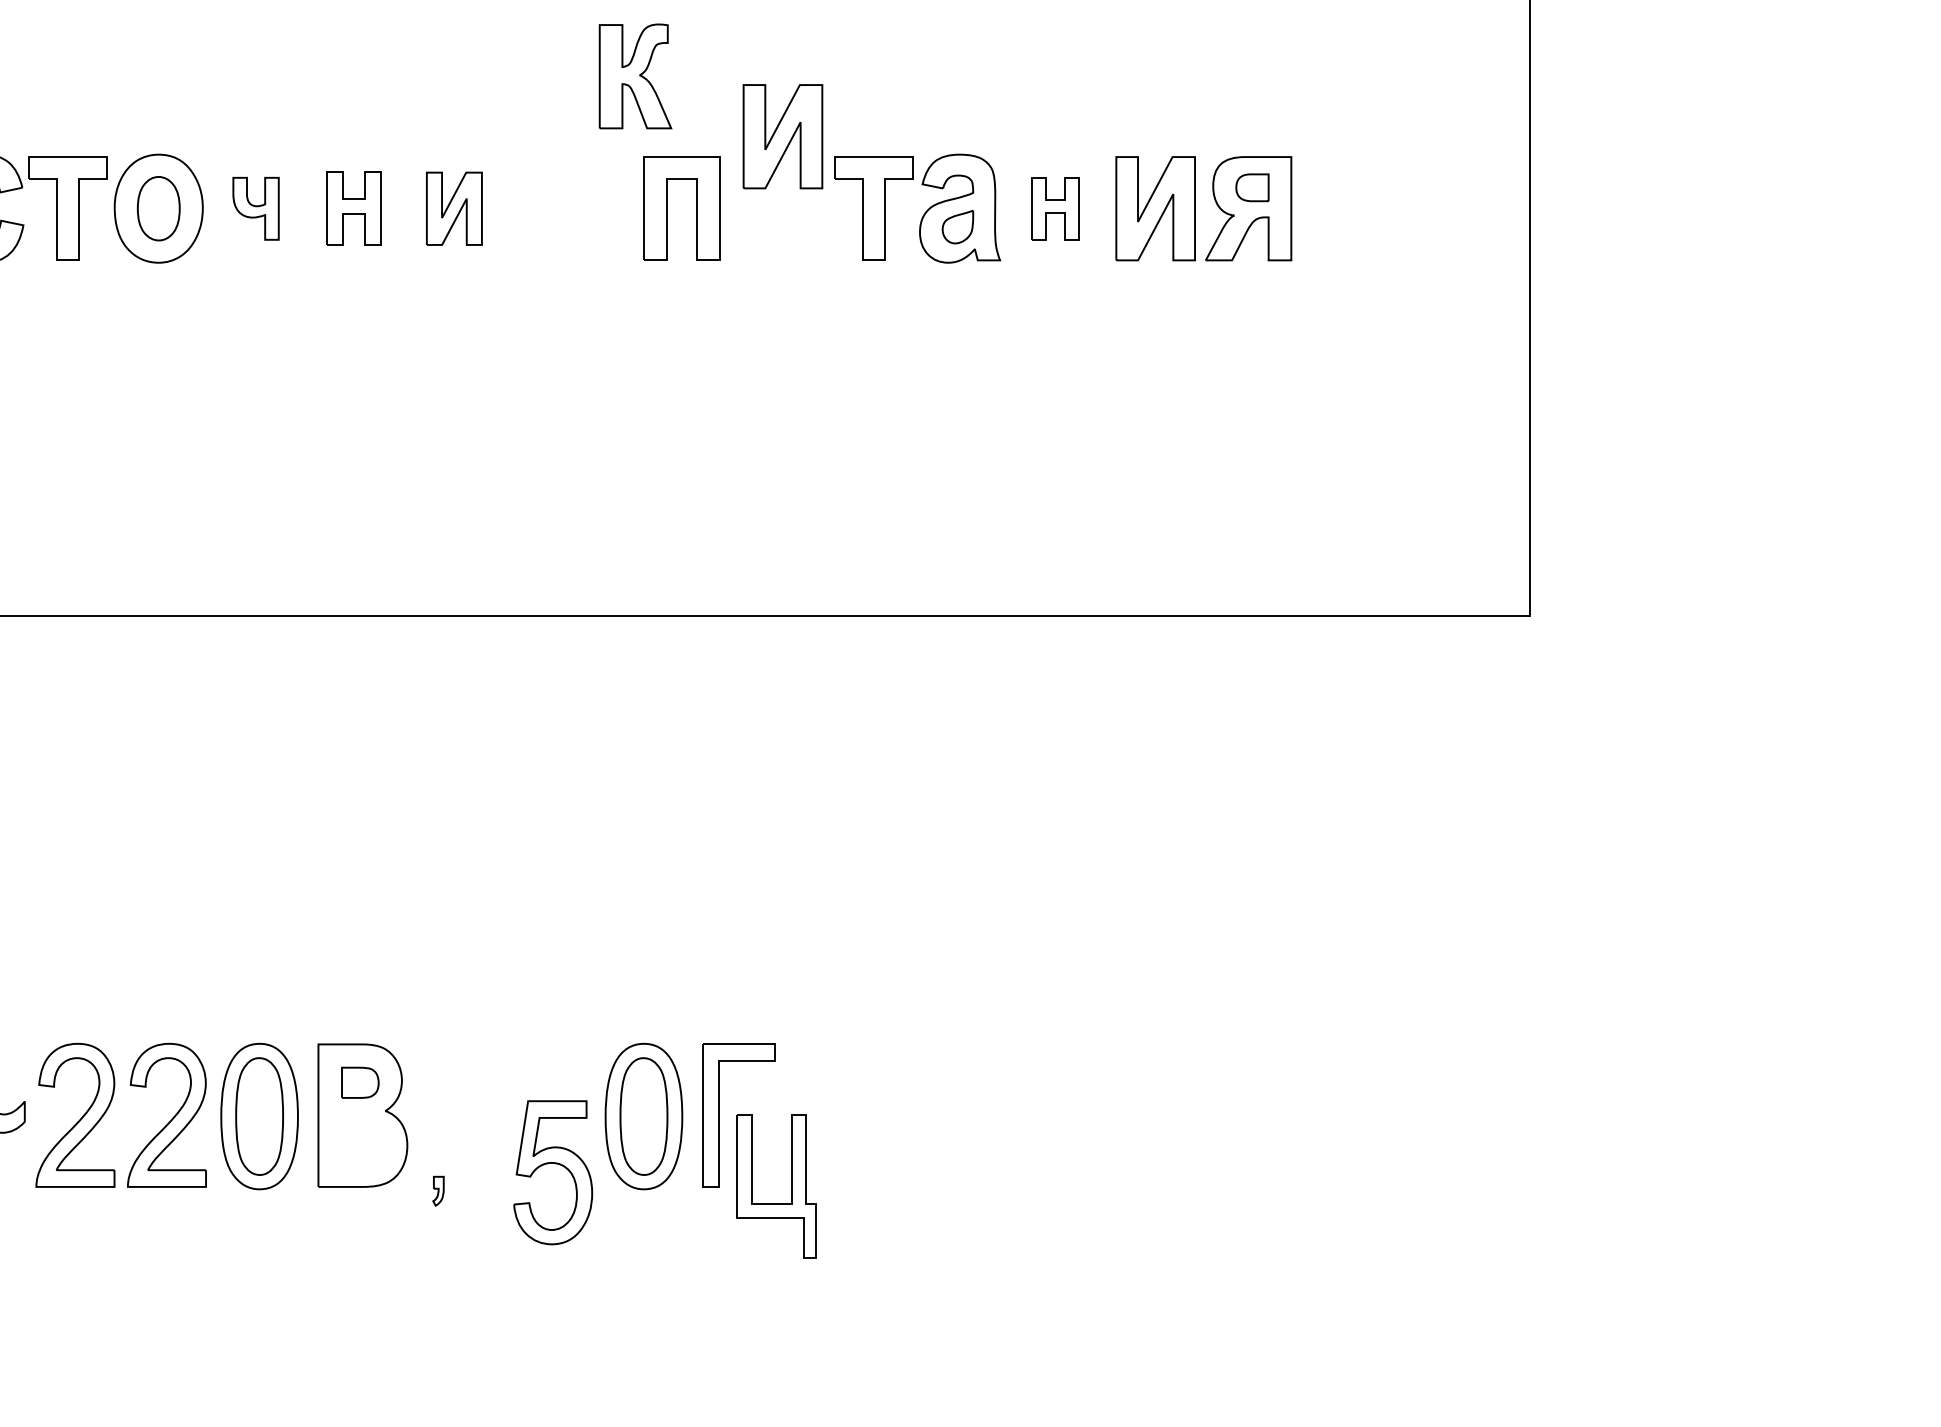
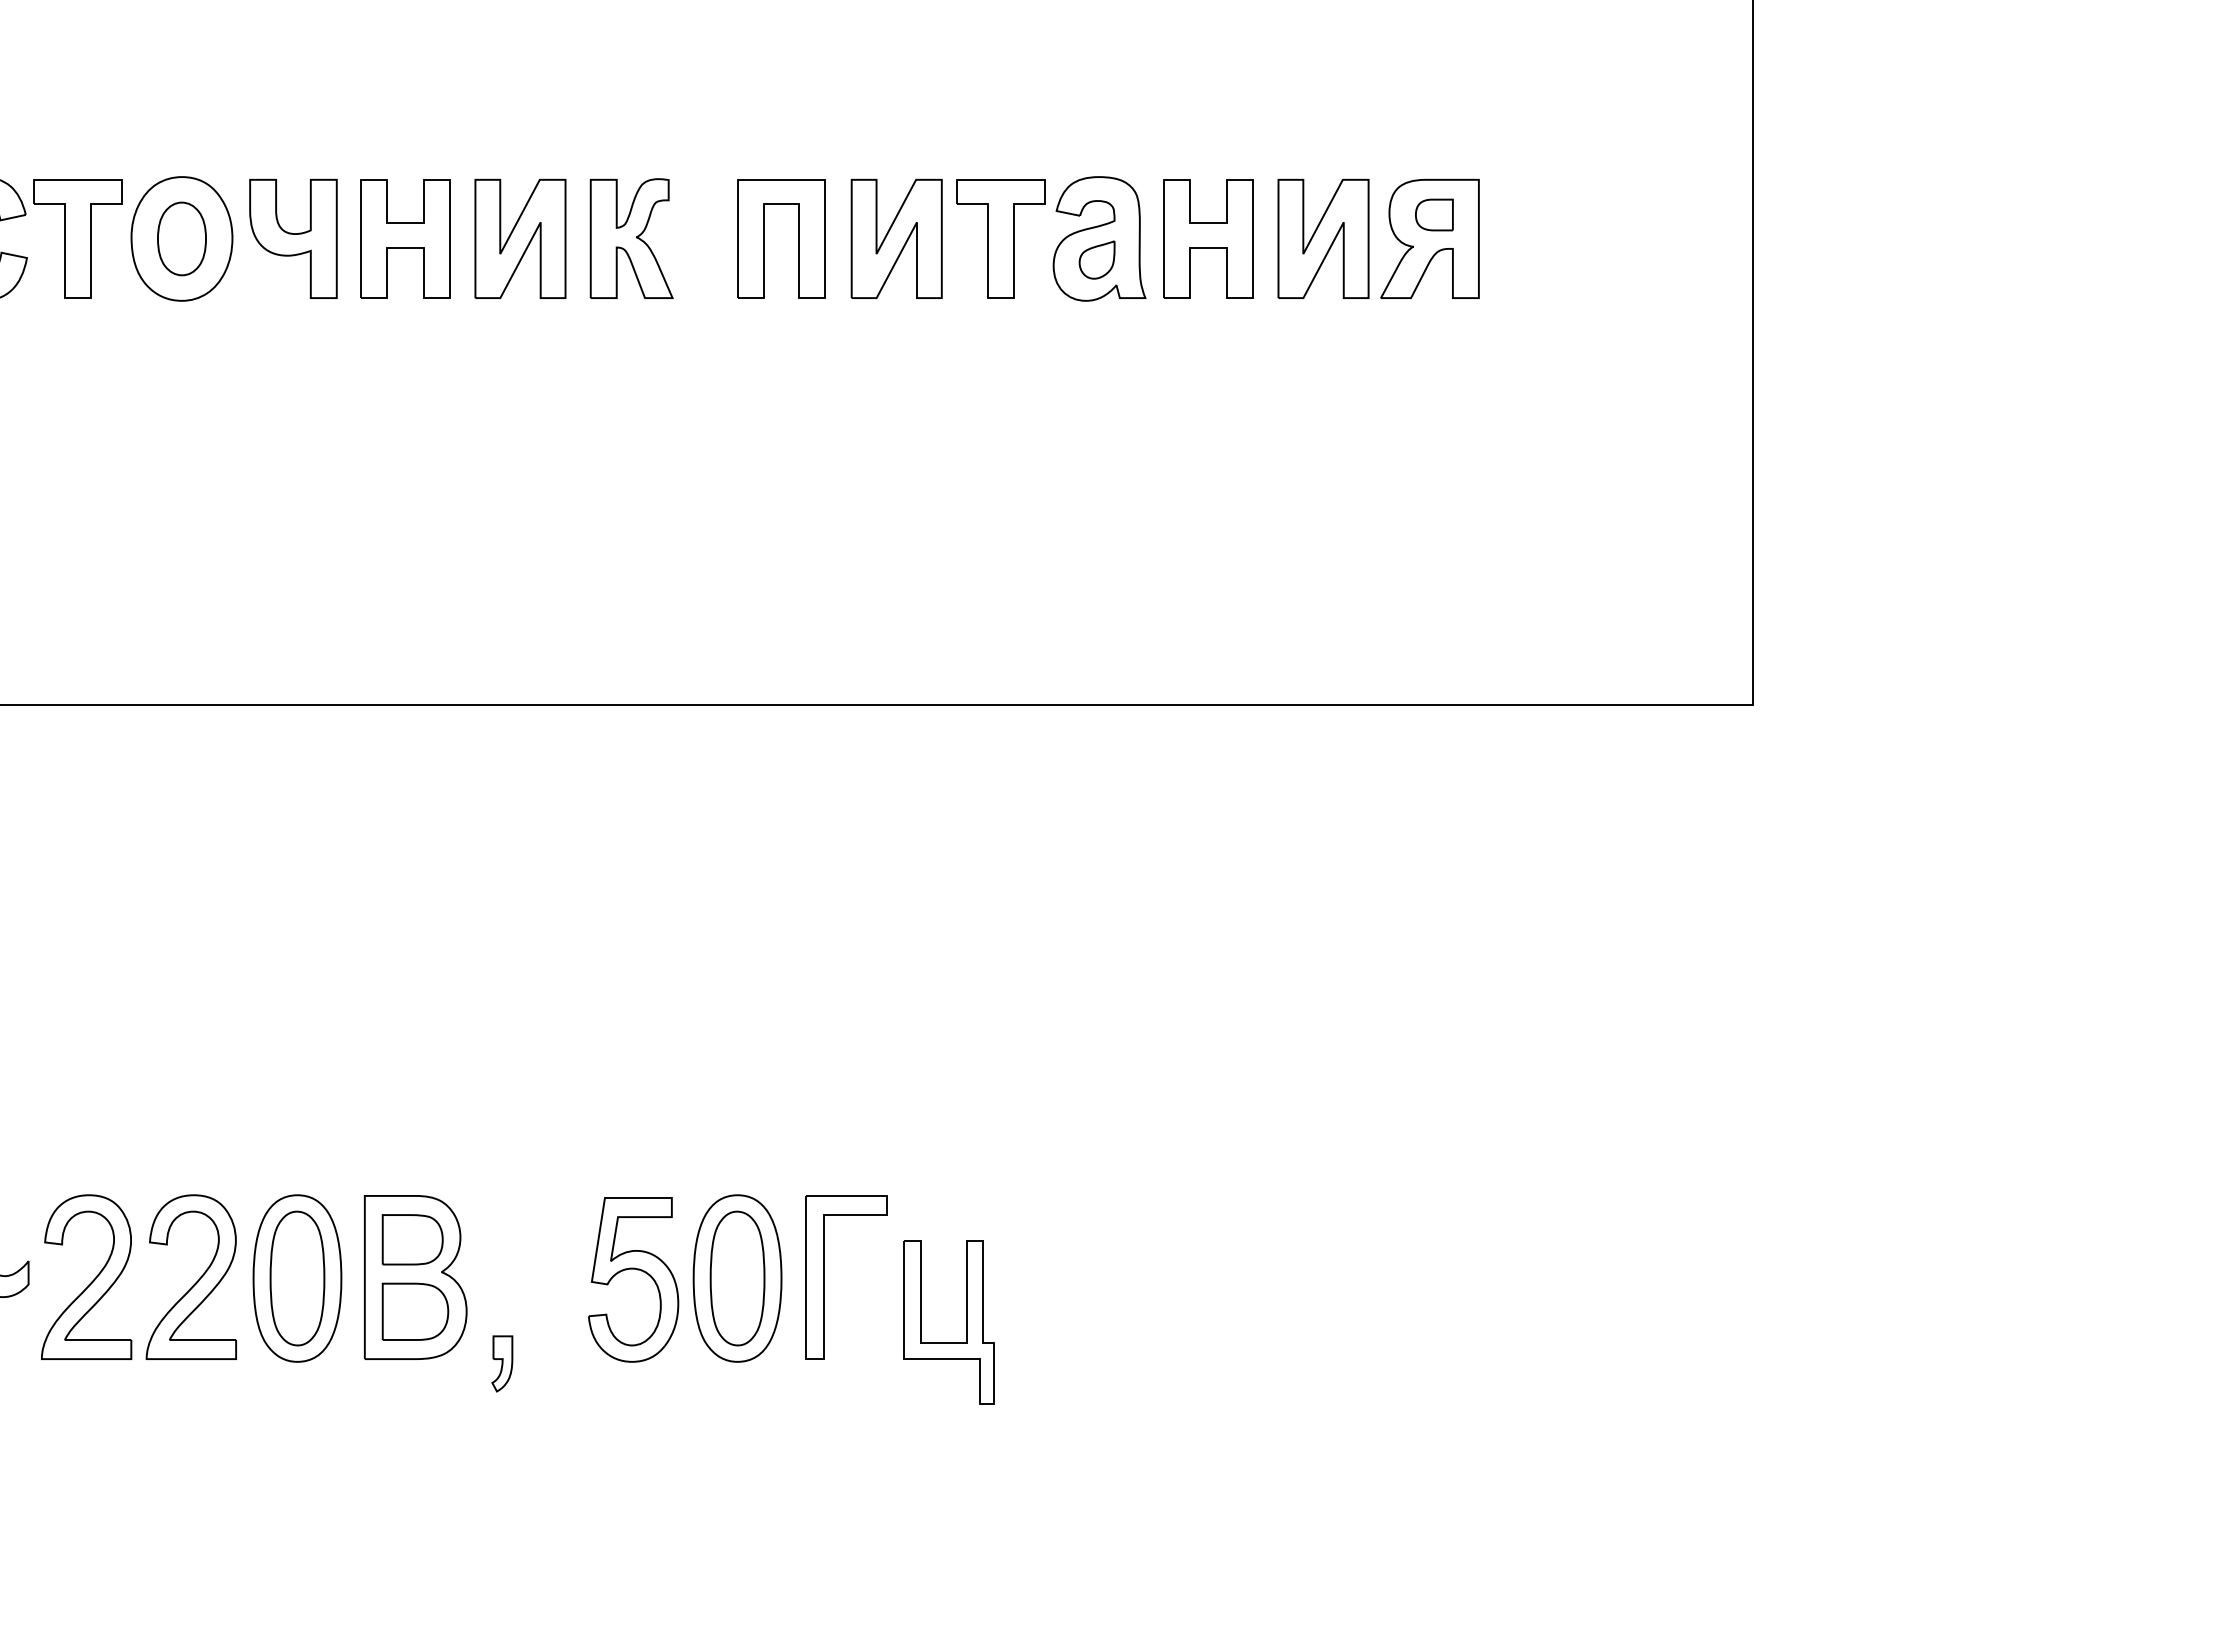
part: (635, 76) -> (631, 238), moved
part: (782, 136) -> (896, 238), moved
part: (255, 208) -> (292, 238), size x1.67
part: (353, 208) -> (404, 238), size x1.43
part: (454, 208) -> (520, 238), size x1.43
part: (1055, 208) -> (1208, 238), size x1.67
part: (360, 1082) -> (412, 1239), size x1.43
part: (362, 1145) -> (415, 1311), added
part: (555, 1164) -> (636, 1270), moved
part: (791, 1186) -> (966, 1323), moved
part: (438, 1191) -> (502, 1364), size x1.67

